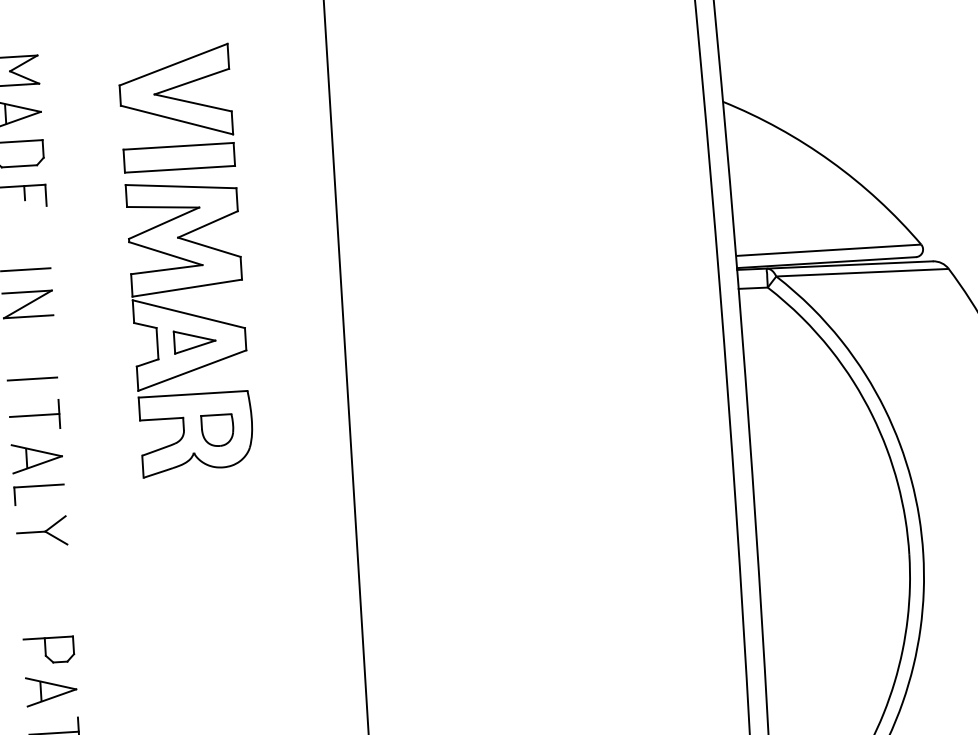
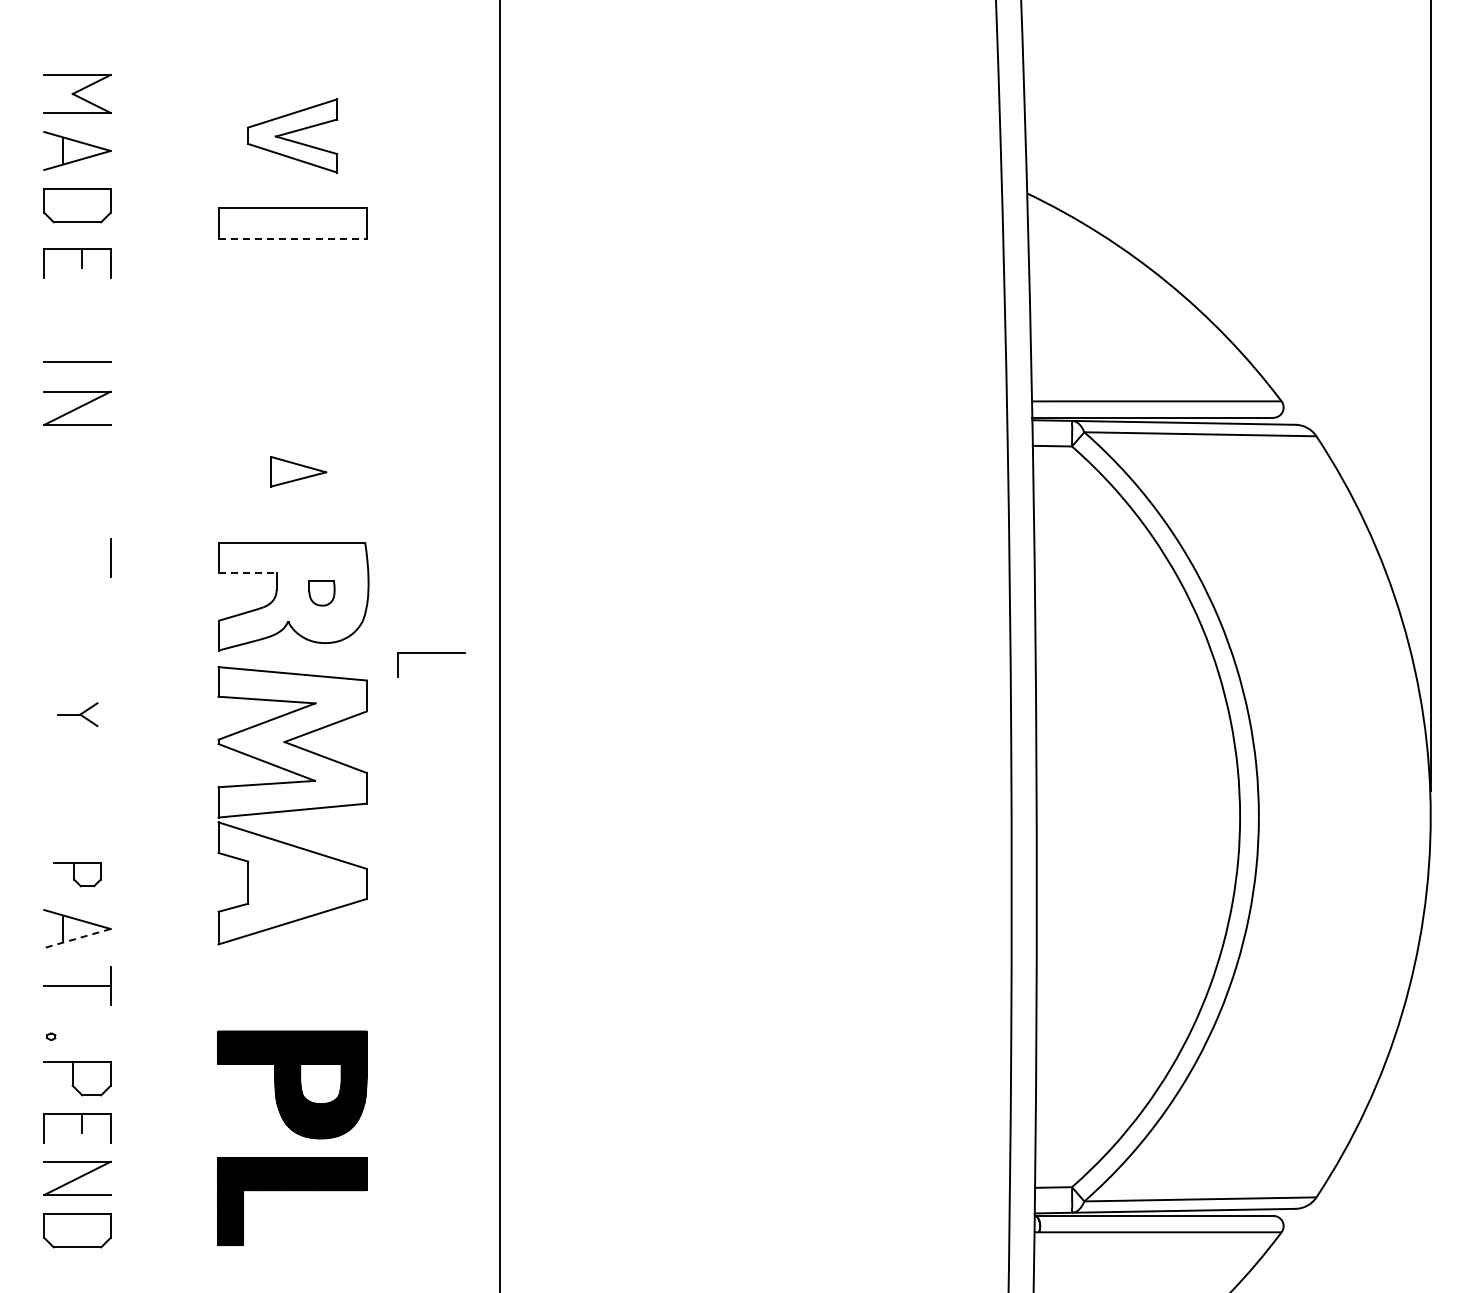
part: (175, 92) -> (292, 135), size x0.6
line: (180, 169) -> (293, 239), solid -> dashed
part: (186, 284) -> (292, 805), moved
line: (32, 378) -> (77, 508), removed
line: (34, 415) -> (77, 557), removed
line: (162, 419) -> (248, 573), solid -> dashed
part: (217, 430) -> (321, 592), size x0.6
part: (37, 457) -> (77, 614), removed
part: (39, 486) -> (431, 653), moved
part: (41, 531) -> (77, 714), size x0.6
part: (49, 650) -> (77, 874), size x0.7
line: (51, 697) -> (77, 938), solid -> dashed

